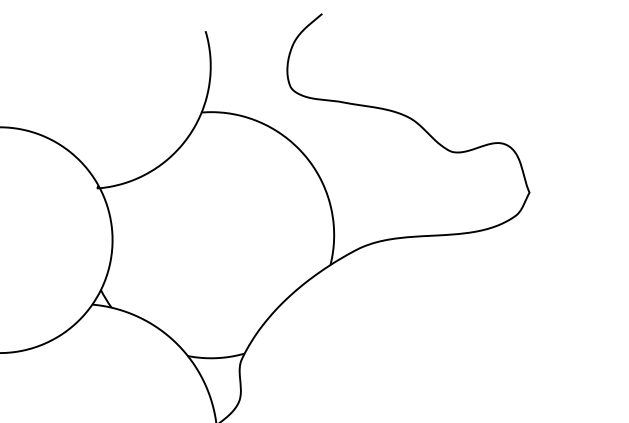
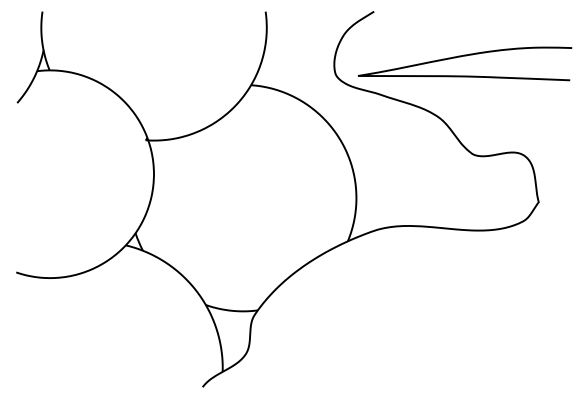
curve: (427, 47) -> (465, 56), added

